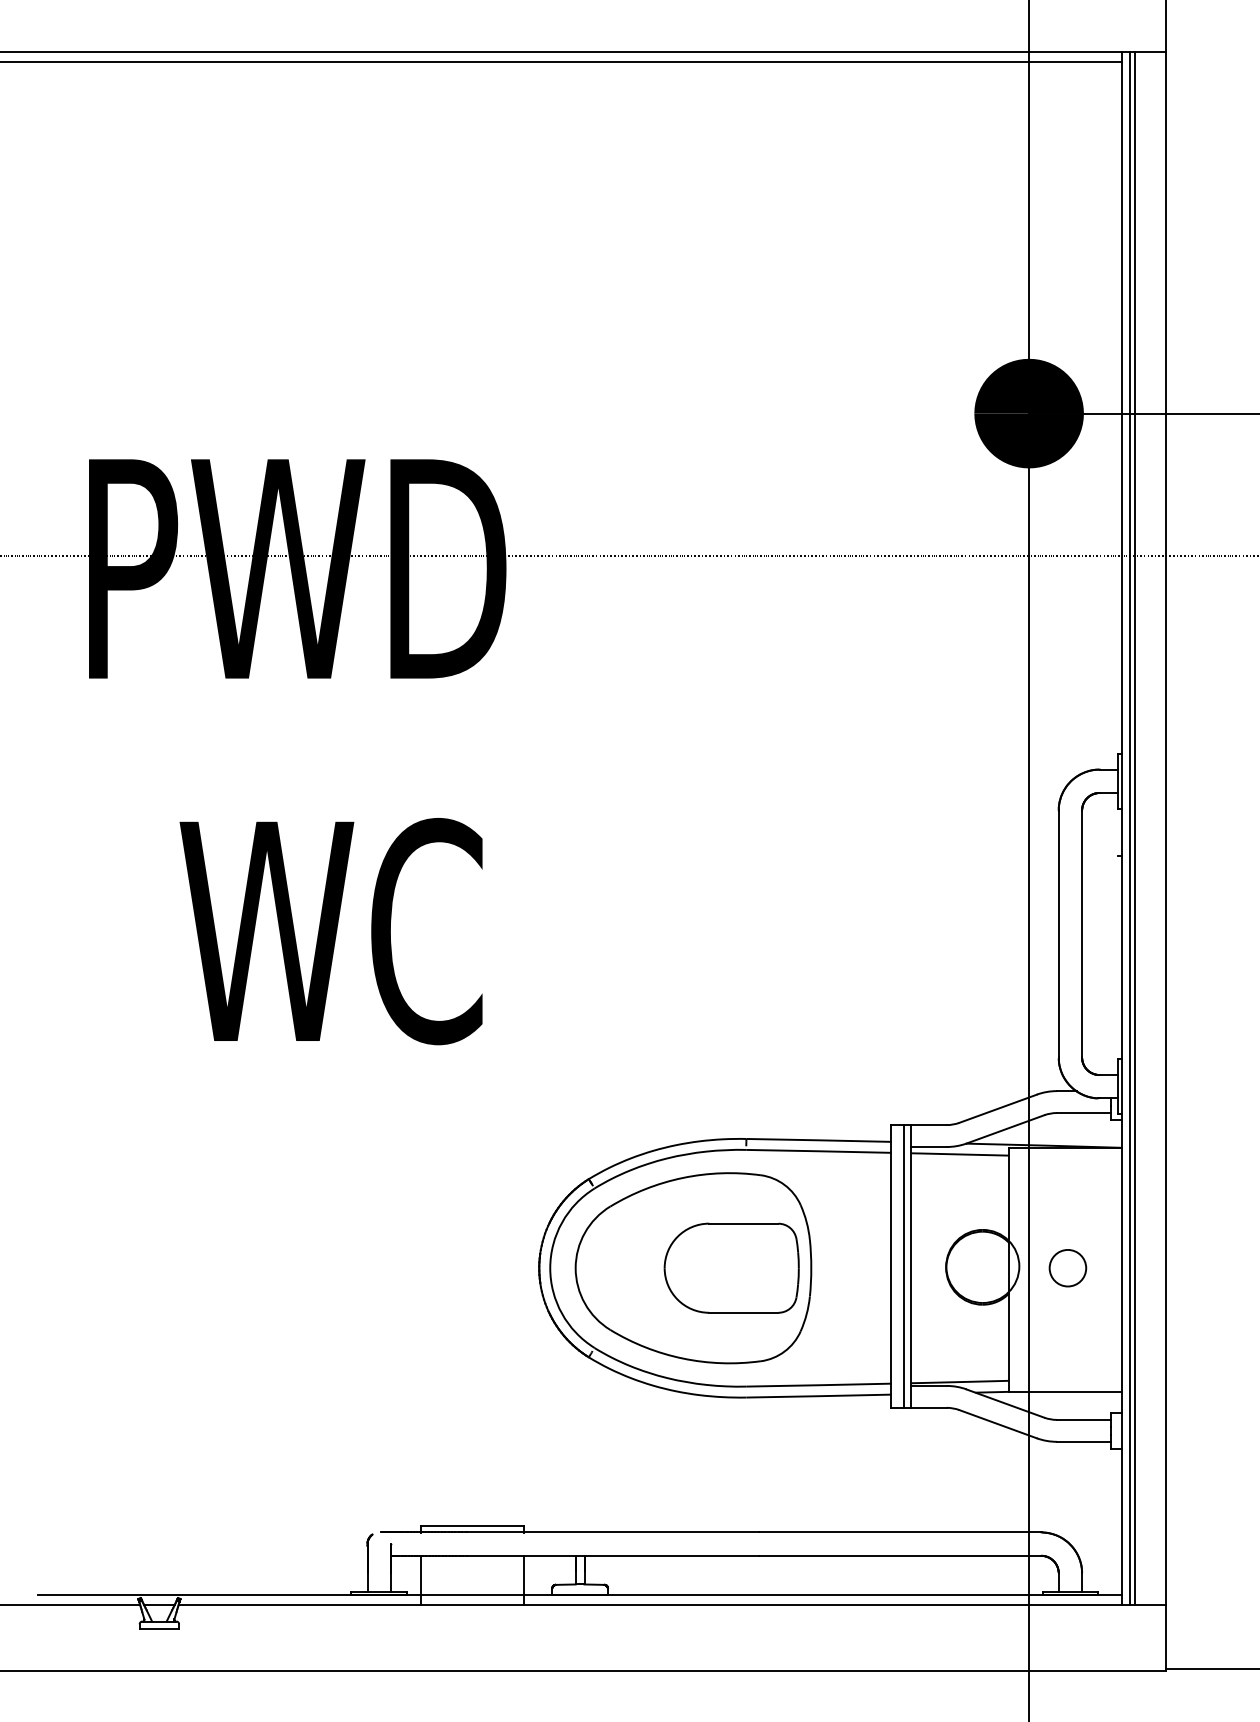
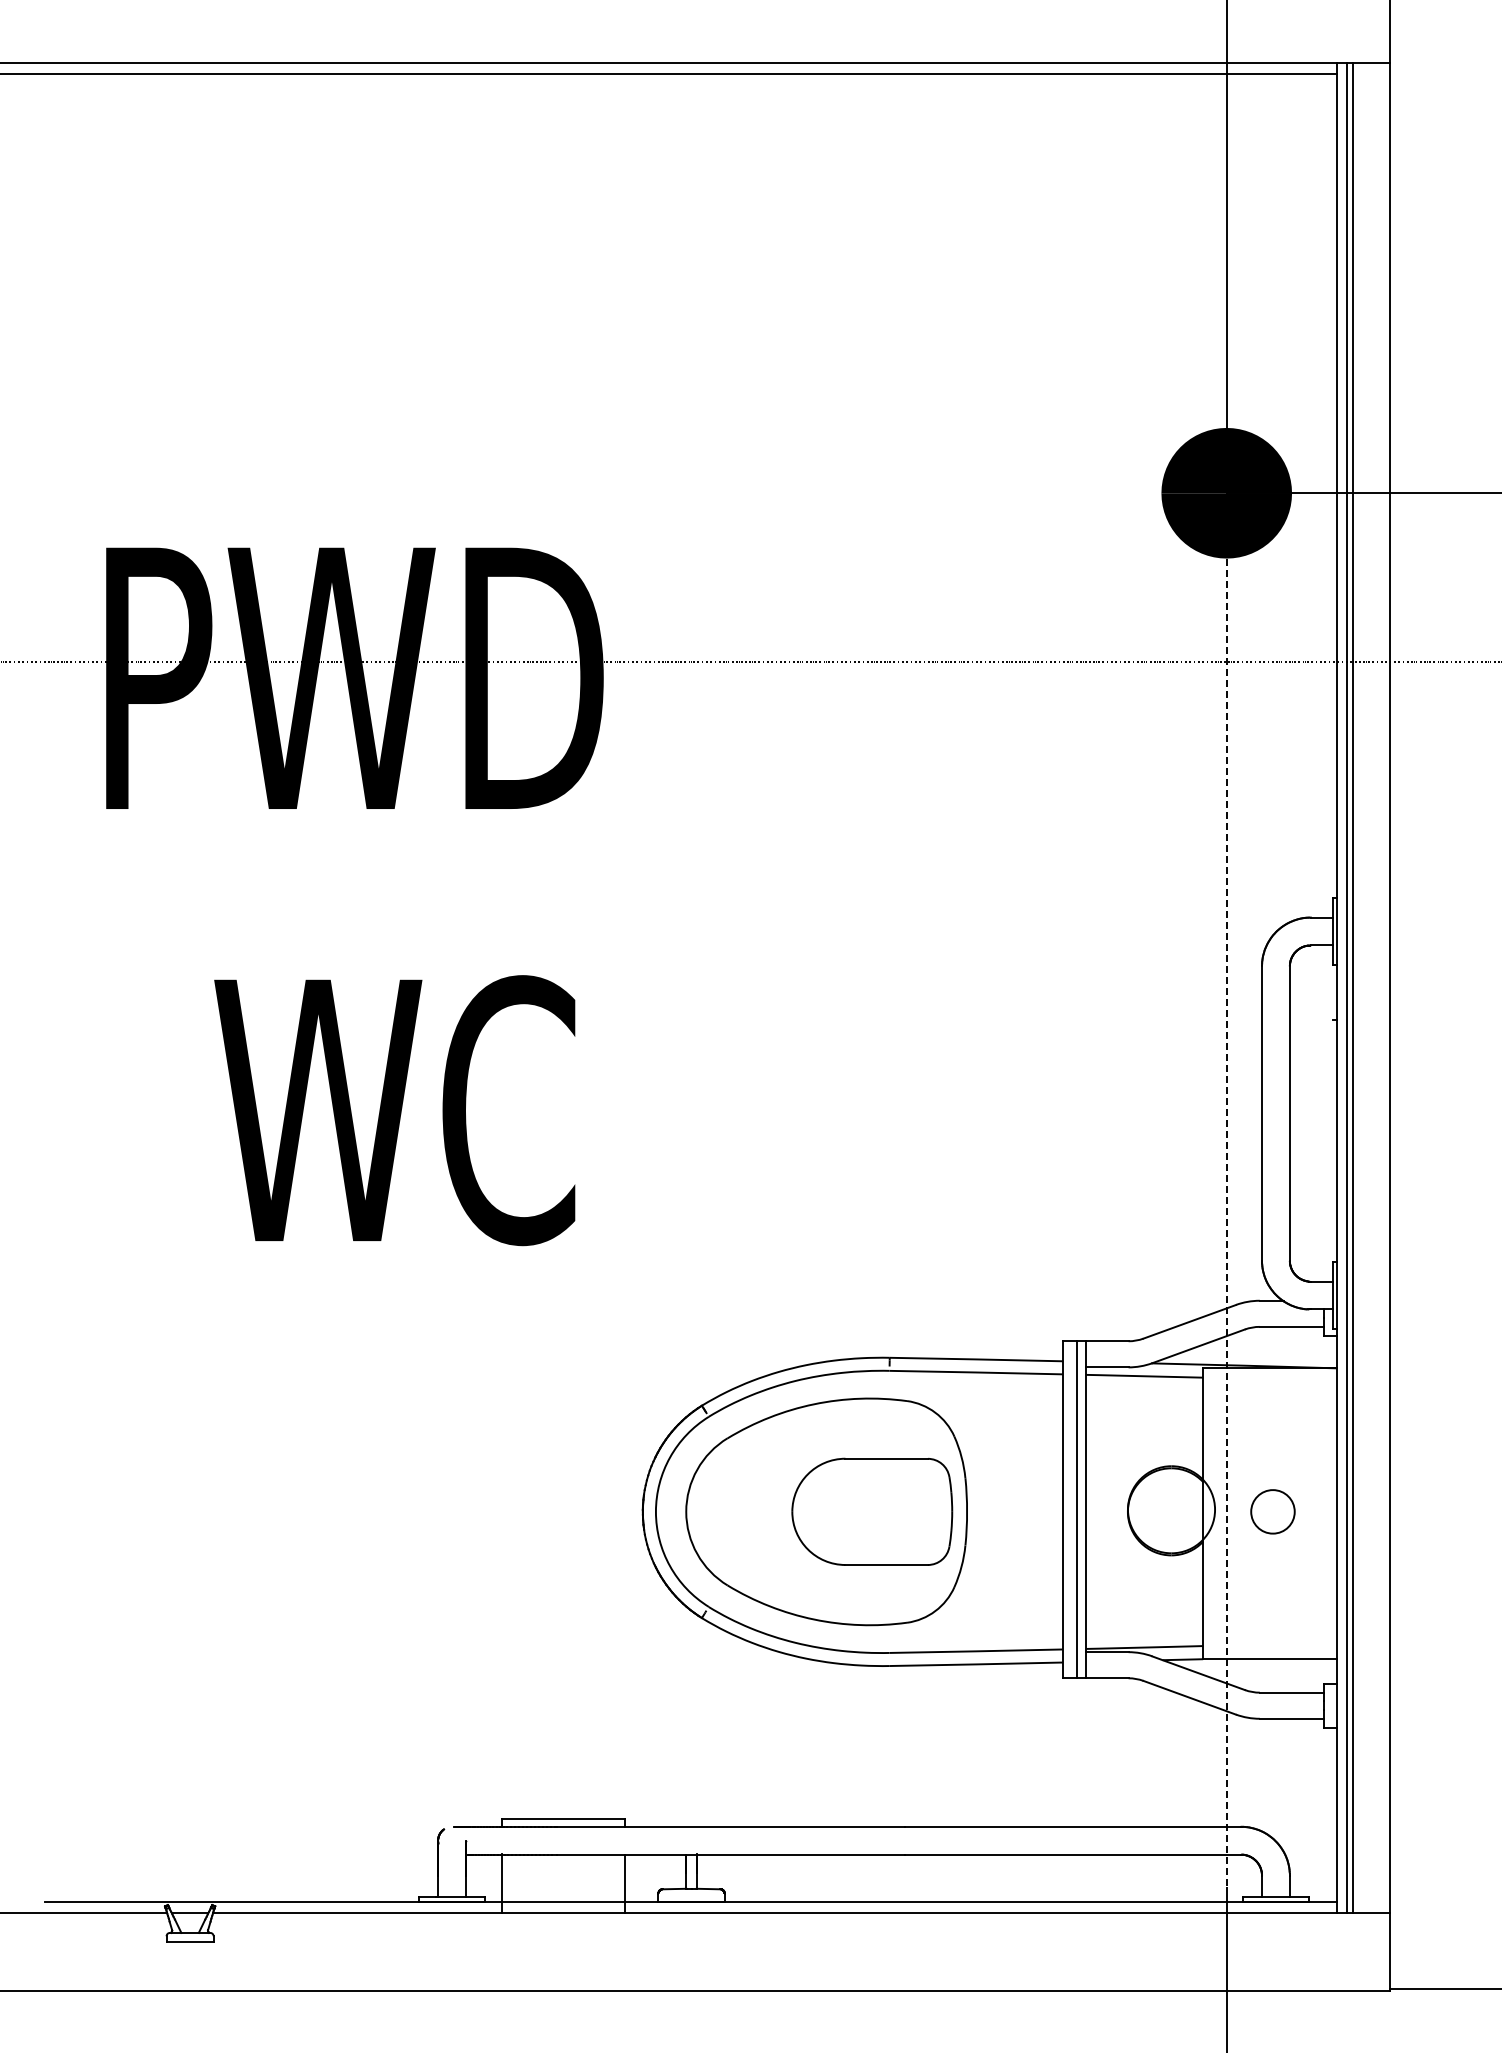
line: (1028, 997) -> (1226, 1189), solid -> dashed

